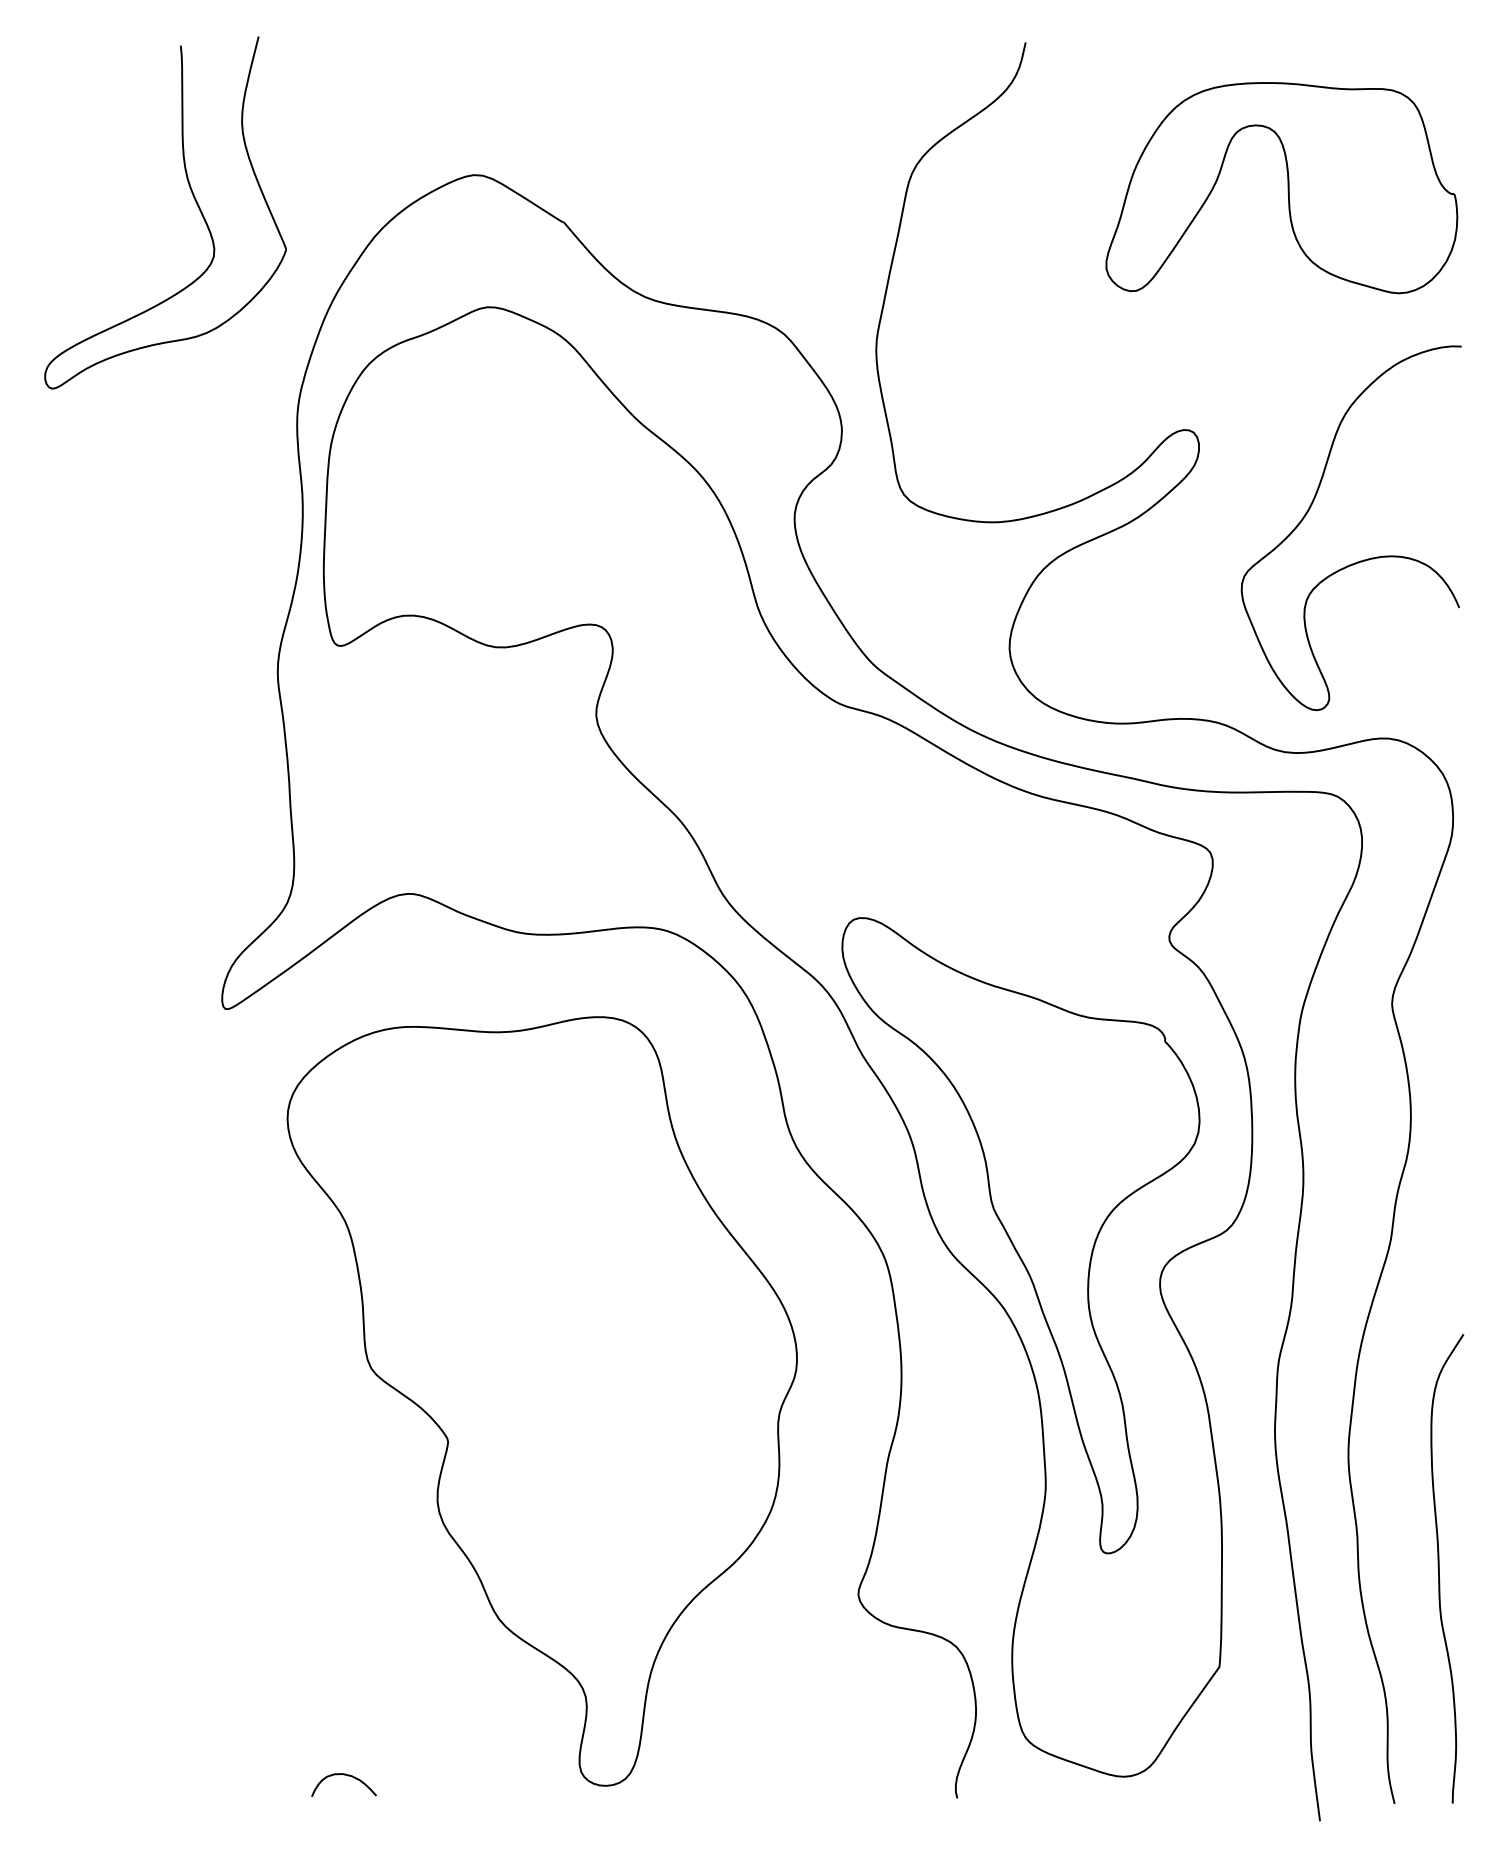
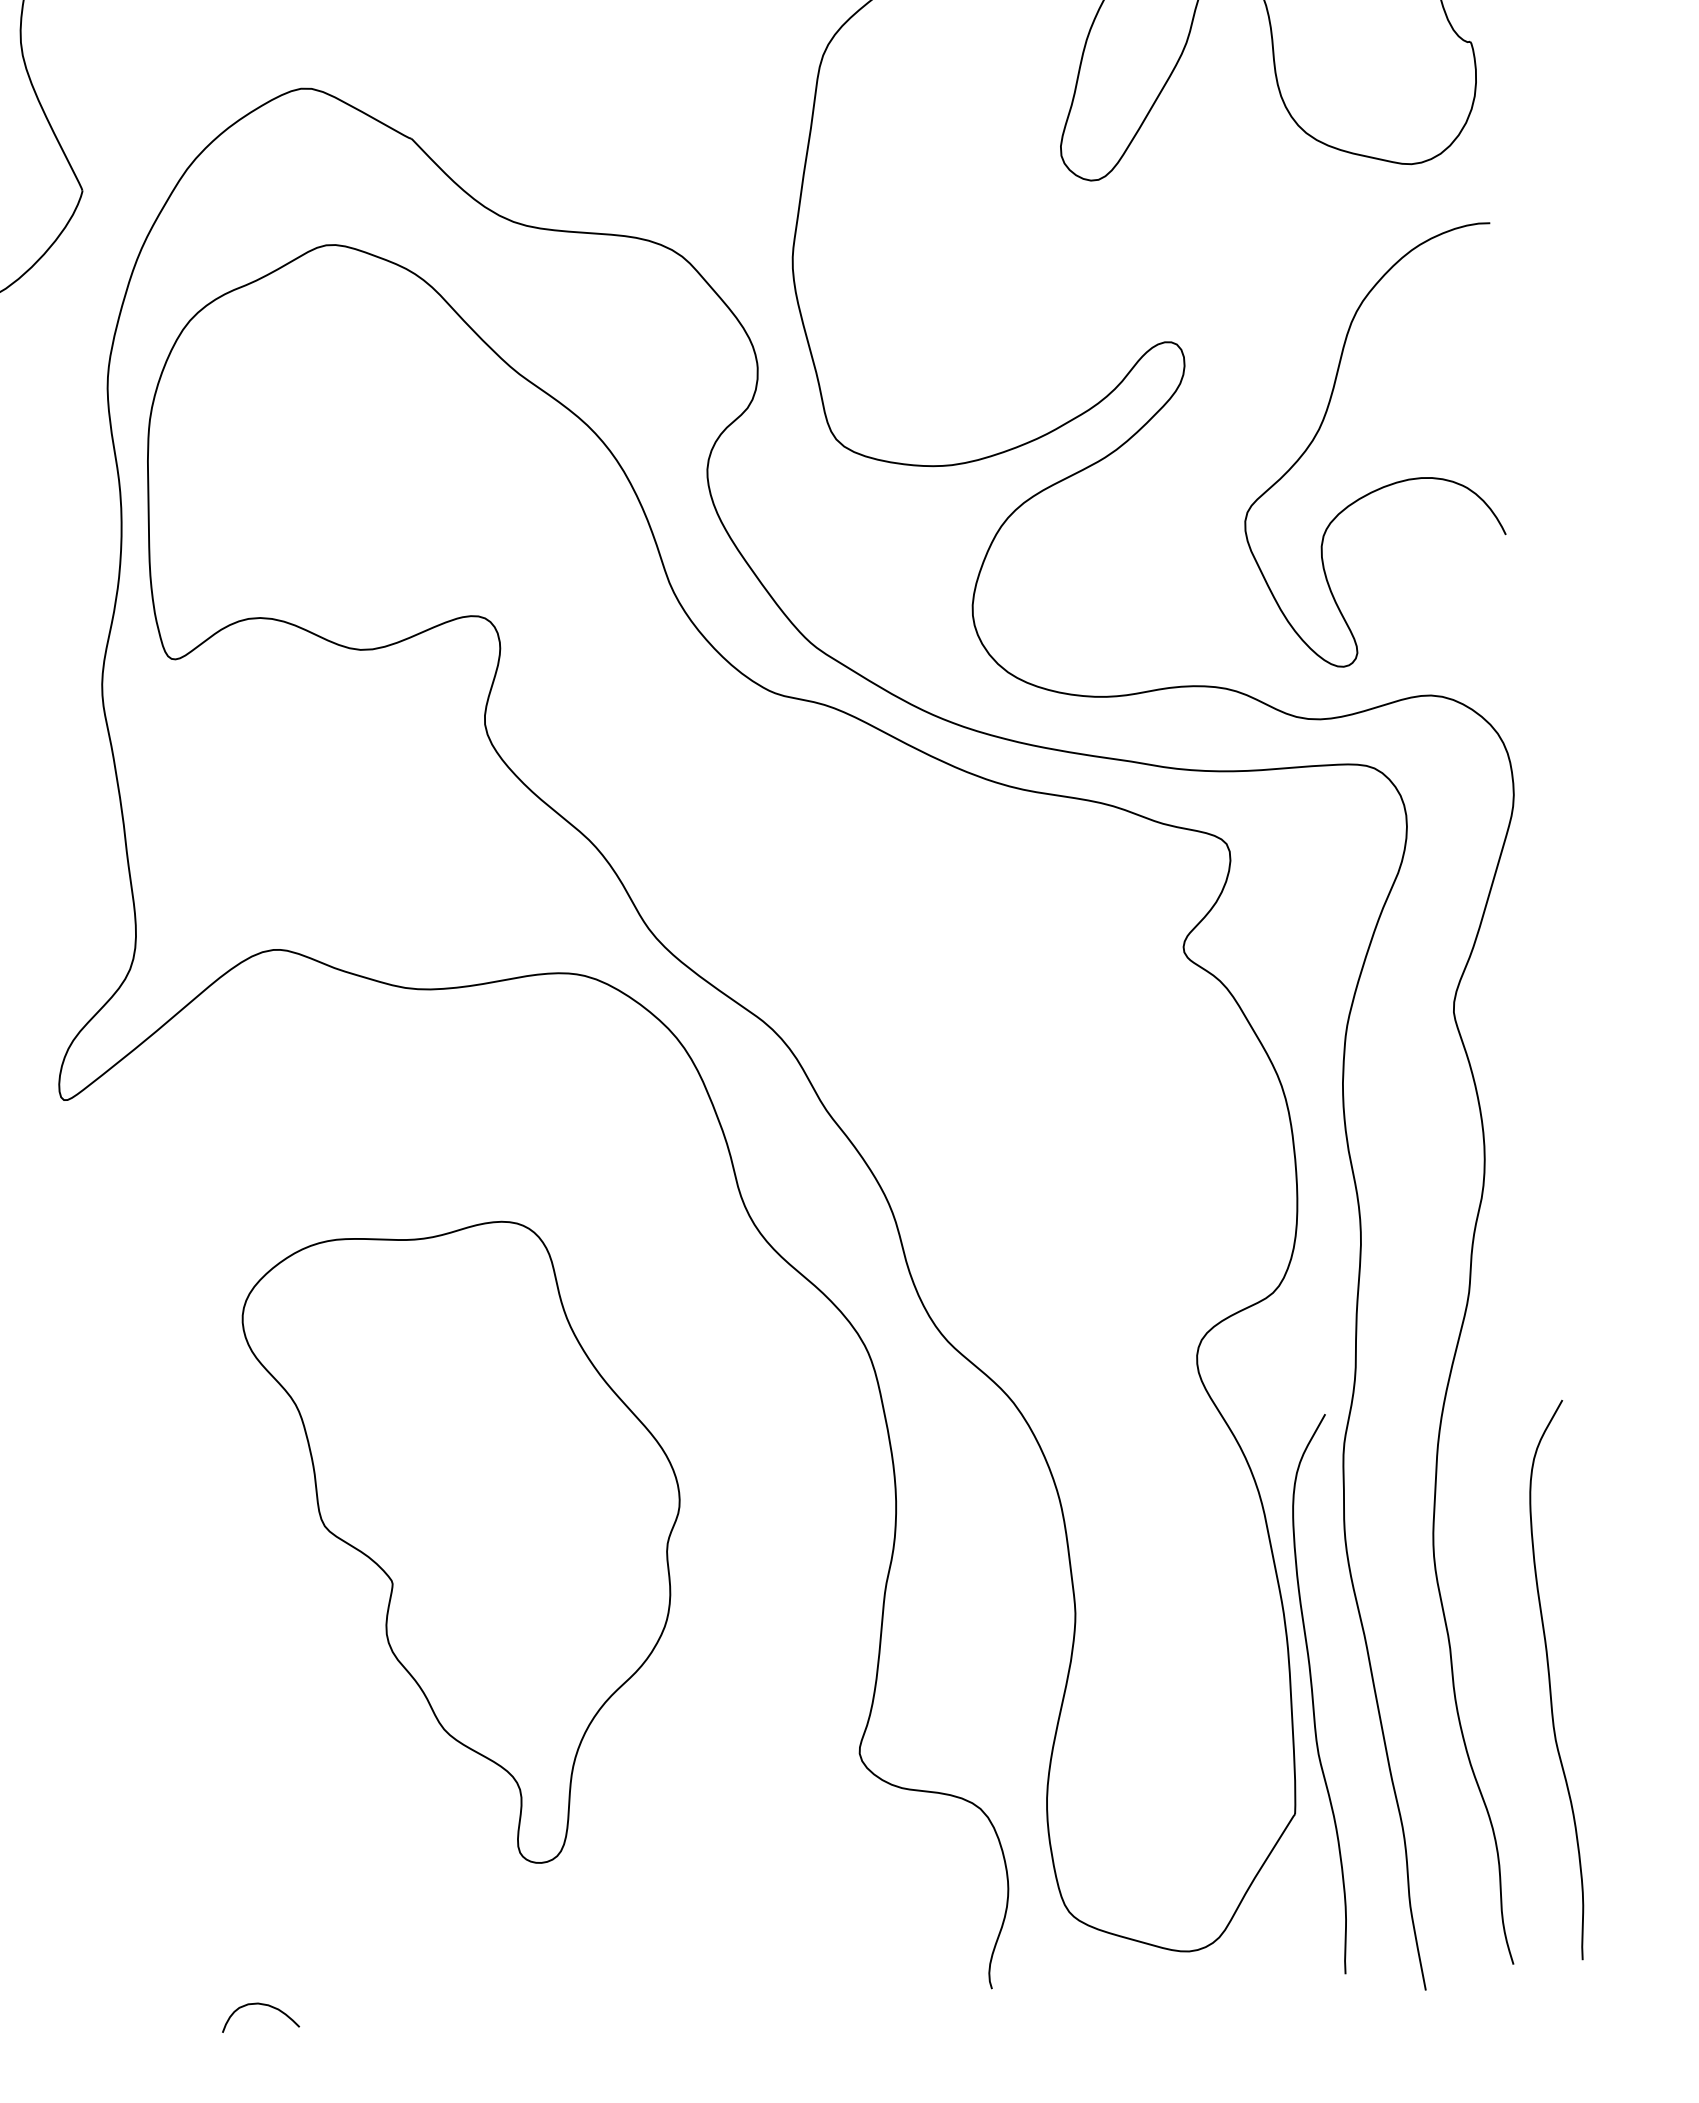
part: (1020, 1235) -> (1027, 1313), removed
part: (541, 1401) -> (468, 1545), size x0.7
curve: (1240, 1568) -> (1313, 1694), added

